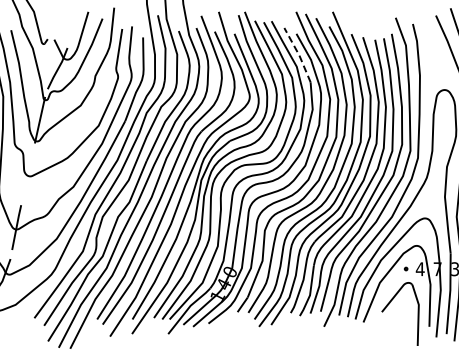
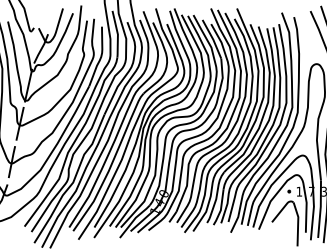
line: (299, 54) -> (213, 38), dashed -> solid
line: (28, 173) -> (20, 123), added
text: (419, 269) -> (298, 191), 4 -> 1

